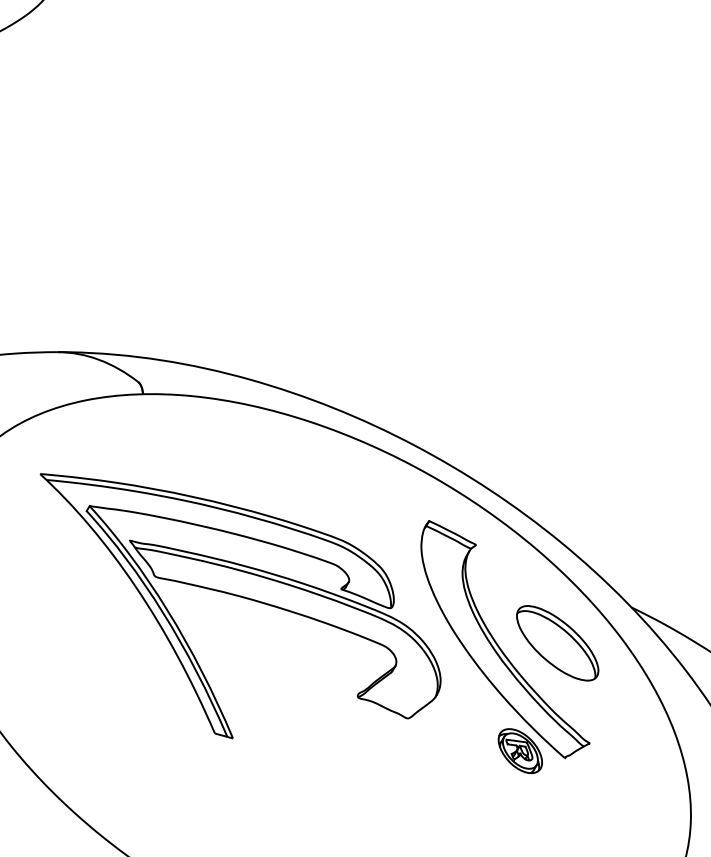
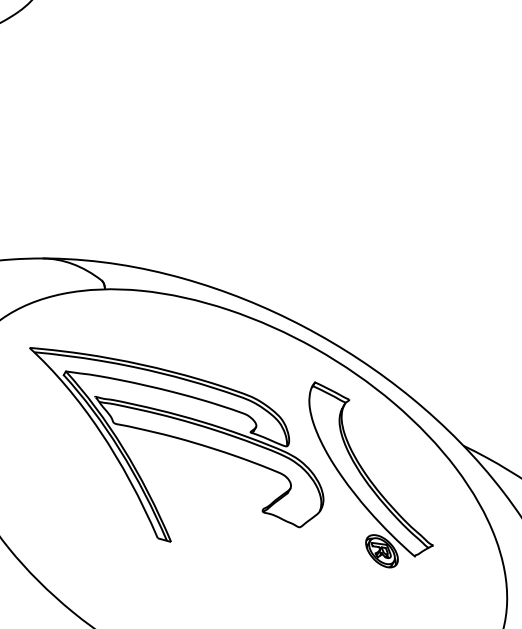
part: (557, 642) -> (409, 471), removed

